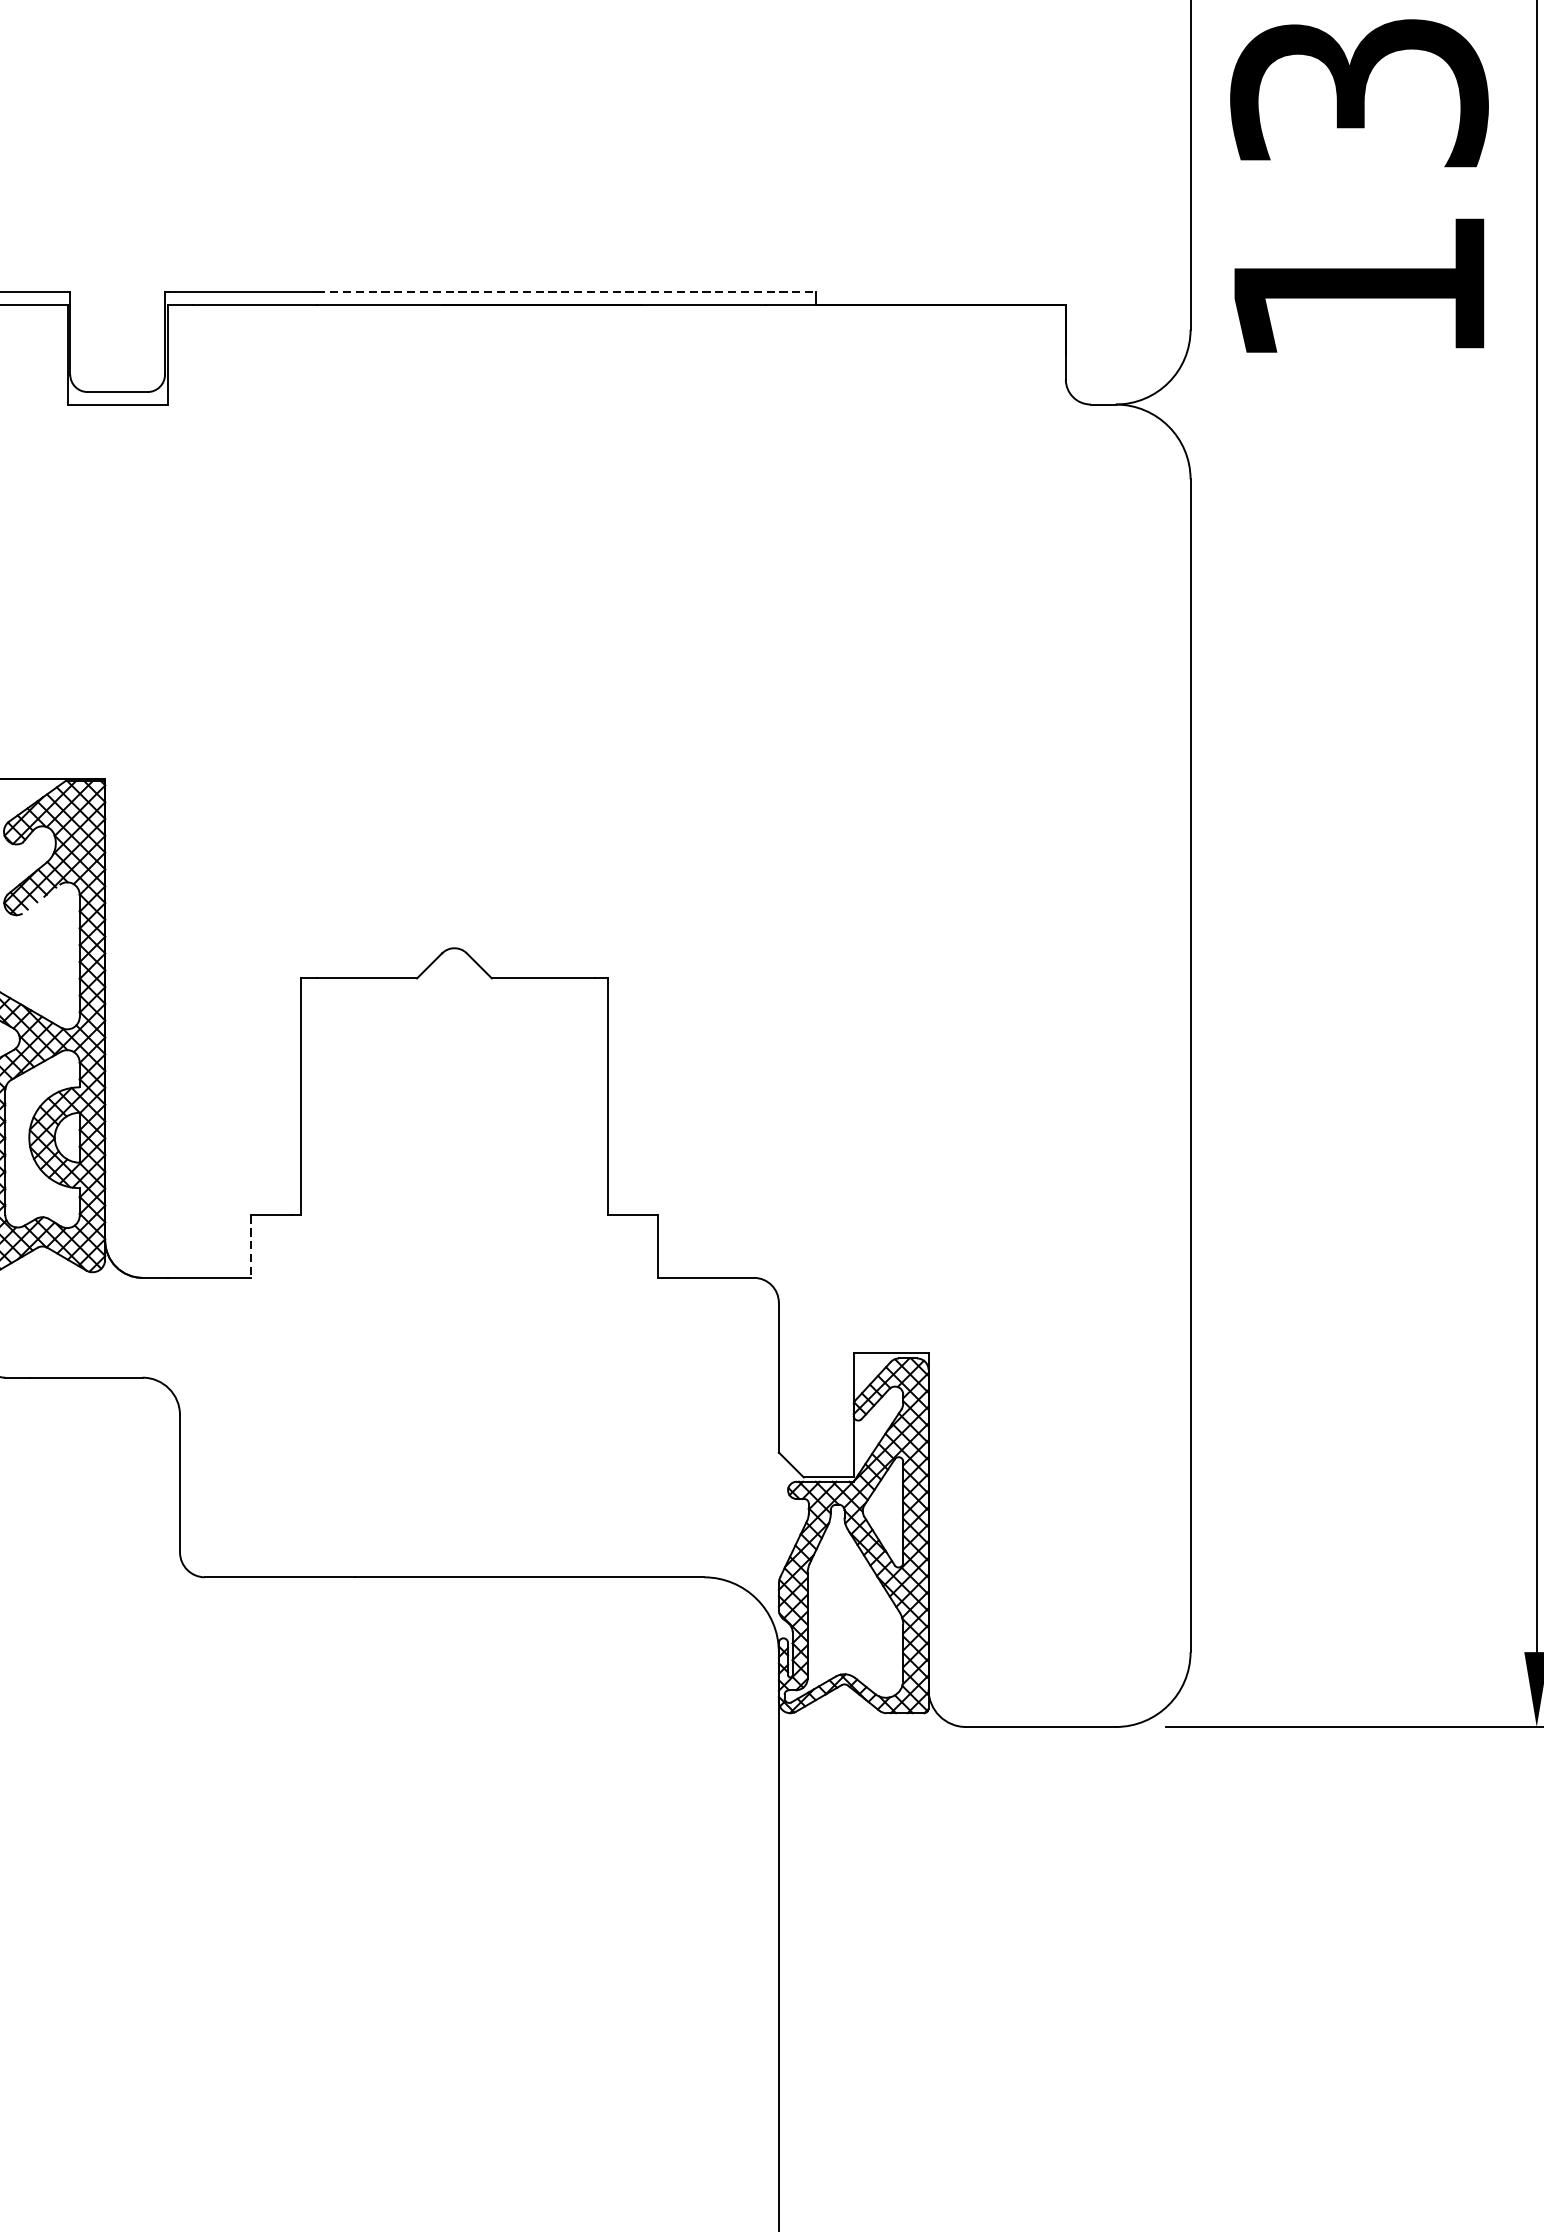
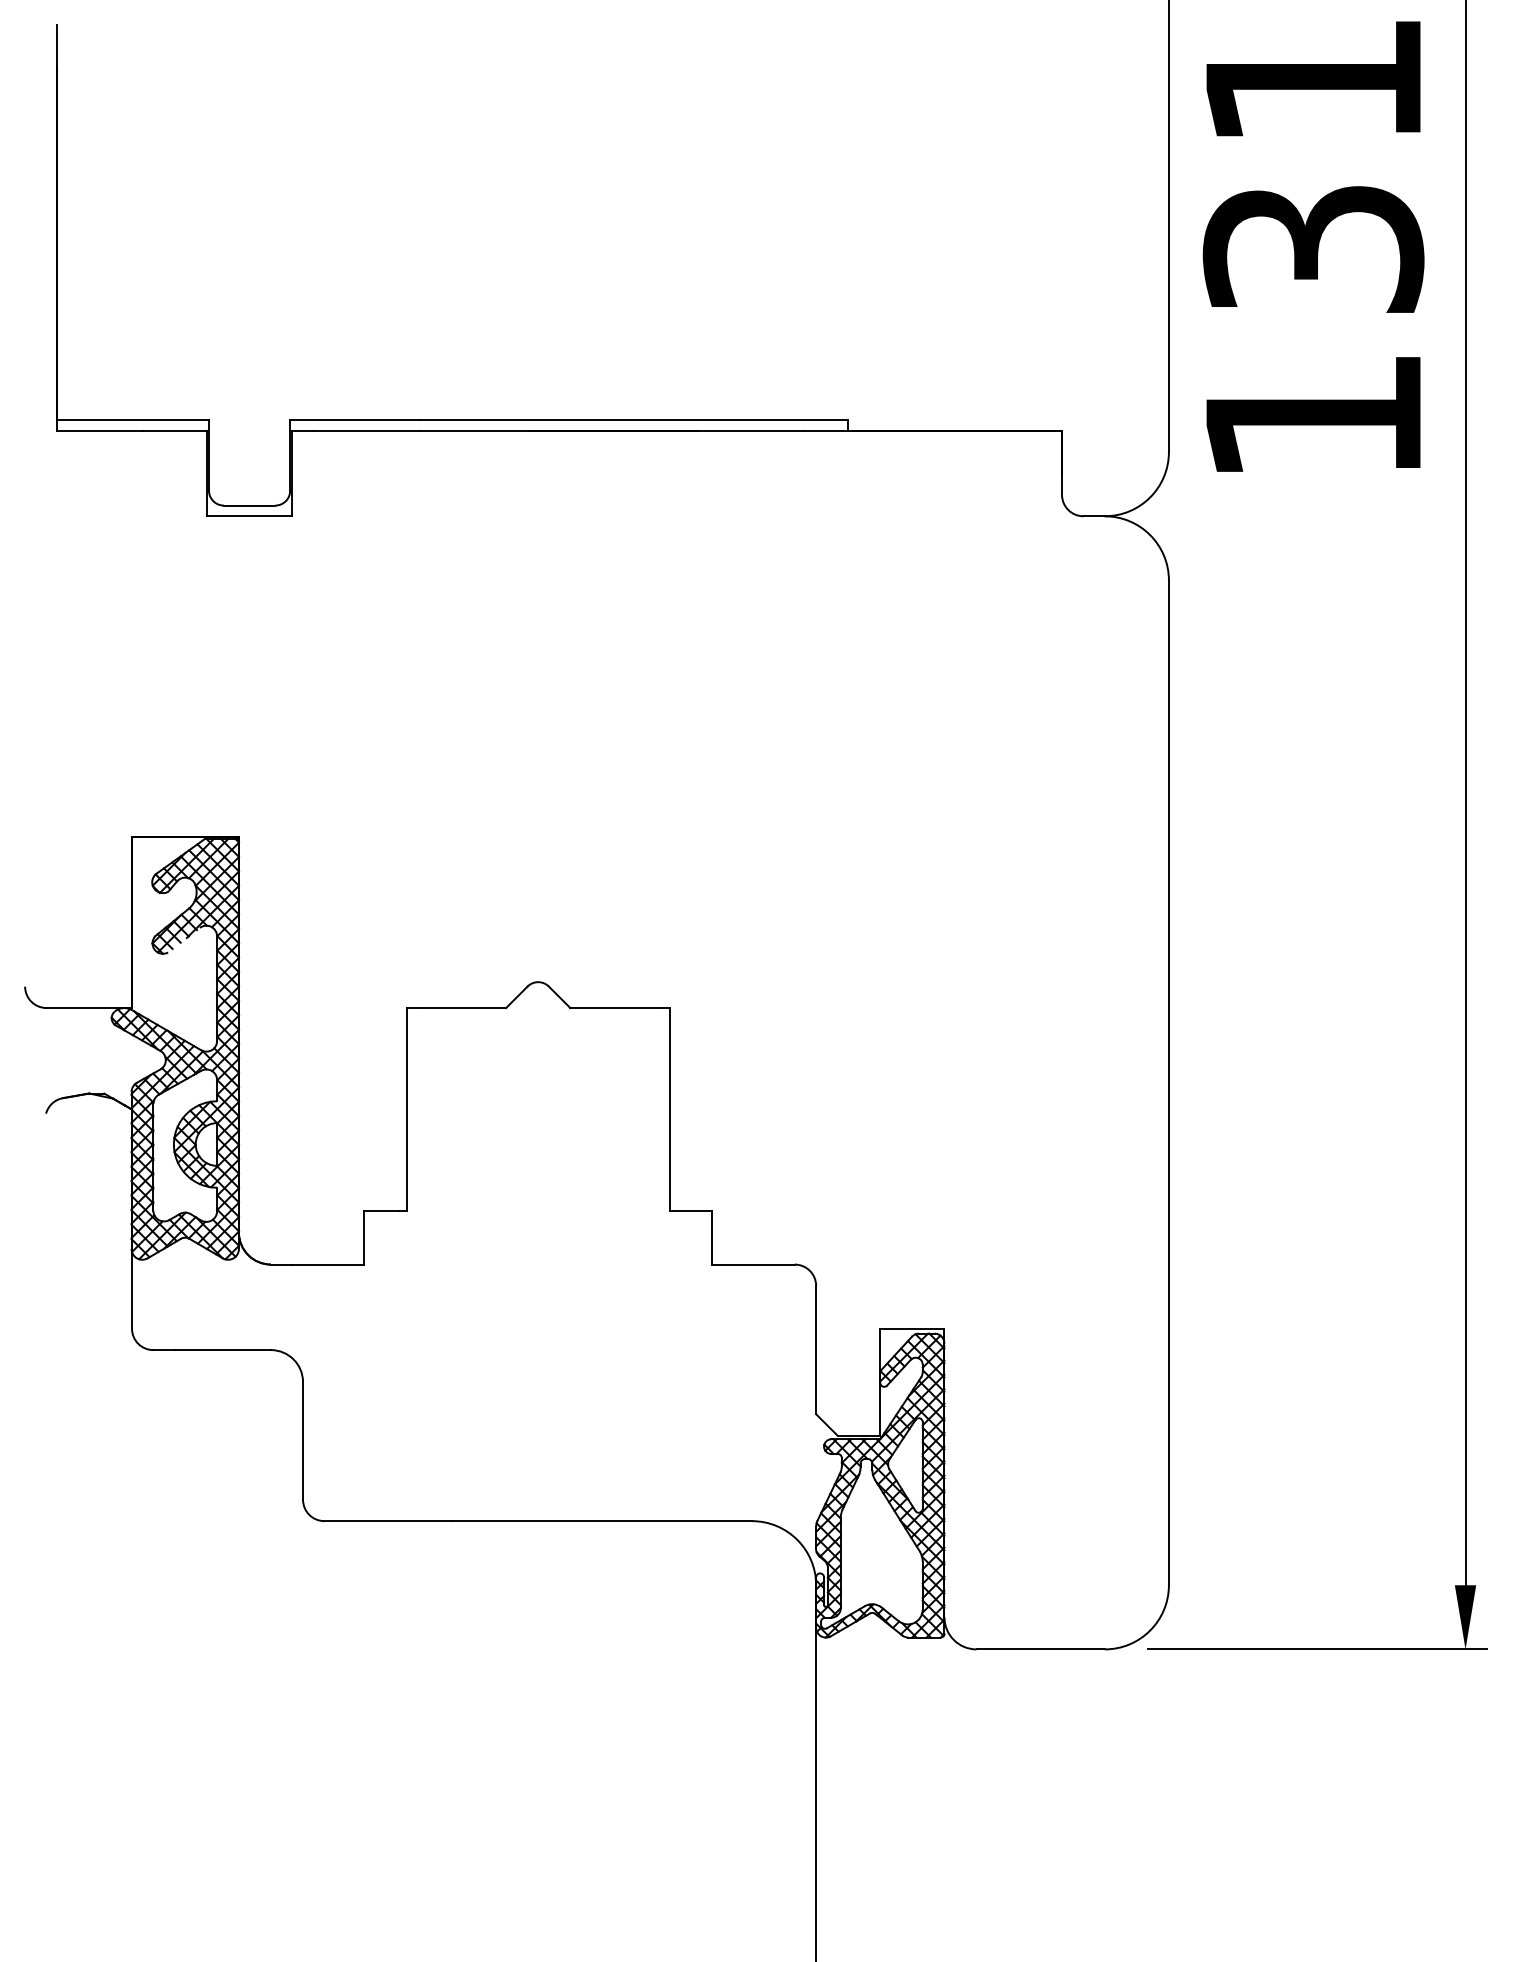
line: (566, 292) -> (634, 420), dashed -> solid
line: (250, 1246) -> (363, 1237), dashed -> solid

